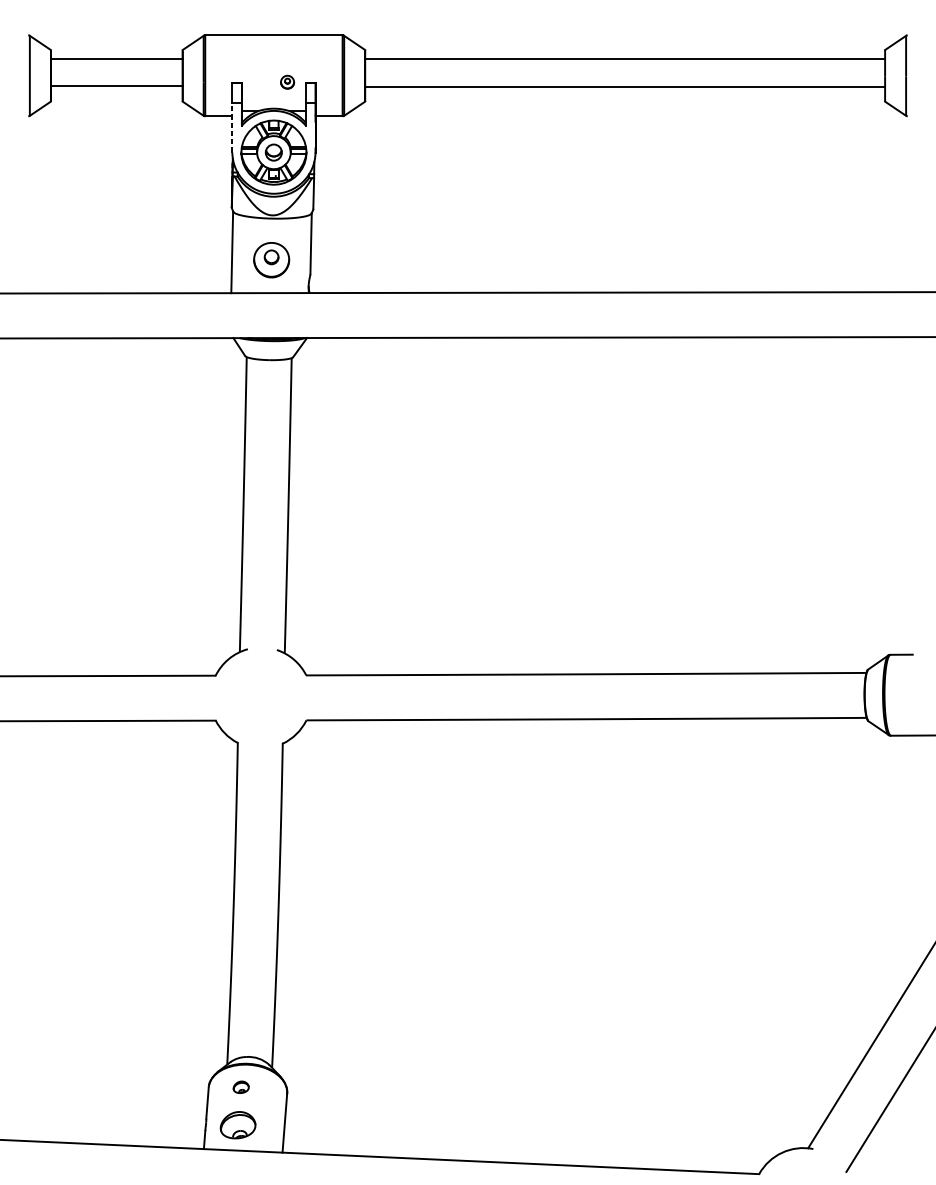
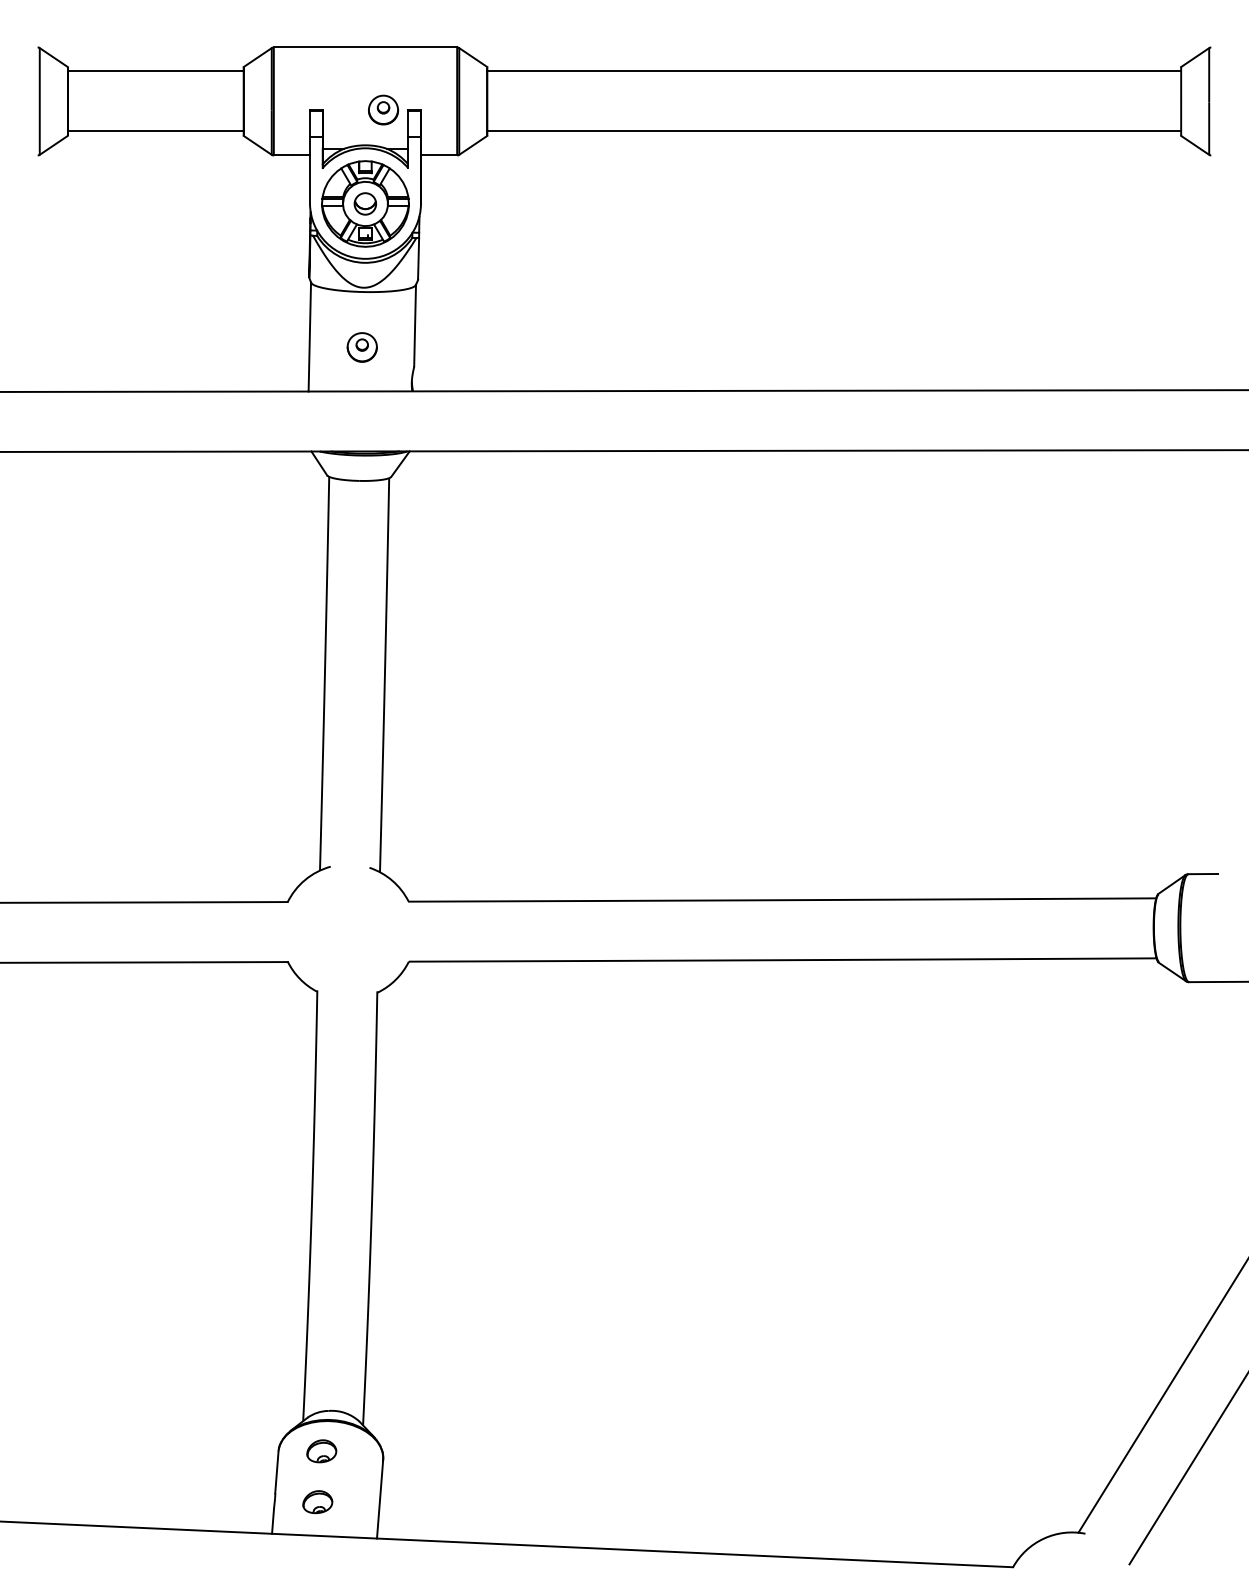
line: (116, 59) -> (155, 131), moved
line: (625, 59) -> (834, 131), moved
part: (287, 81) -> (383, 109), size x1.67
line: (116, 85) -> (155, 71), moved
line: (625, 87) -> (834, 71), moved
line: (232, 127) -> (310, 170), dashed -> solid
part: (270, 260) -> (361, 347), size x0.62
part: (240, 1087) -> (321, 1451), size x1.43
part: (237, 1125) -> (317, 1502), size x0.62

